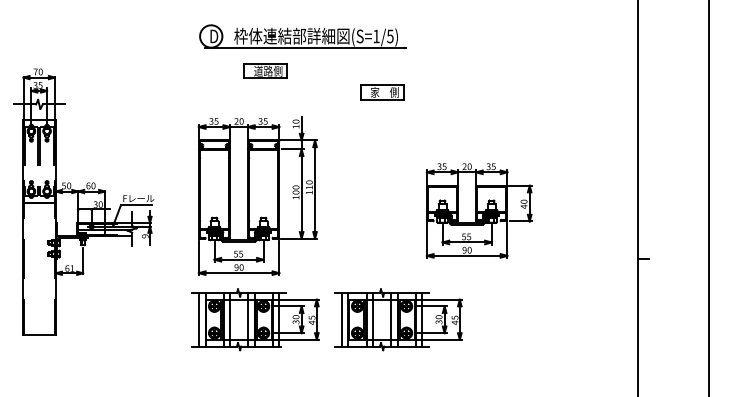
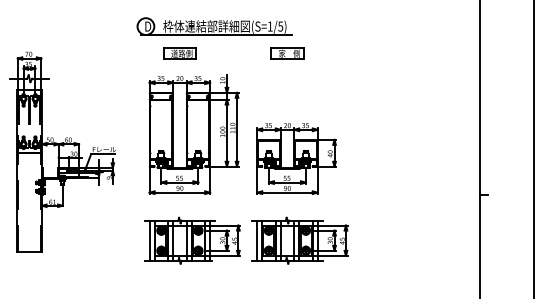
part: (302, 36) -> (214, 26), moved
part: (265, 70) -> (179, 53), moved
part: (382, 92) -> (287, 53), moved
part: (257, 195) -> (193, 134), moved
part: (479, 210) -> (296, 158), moved

